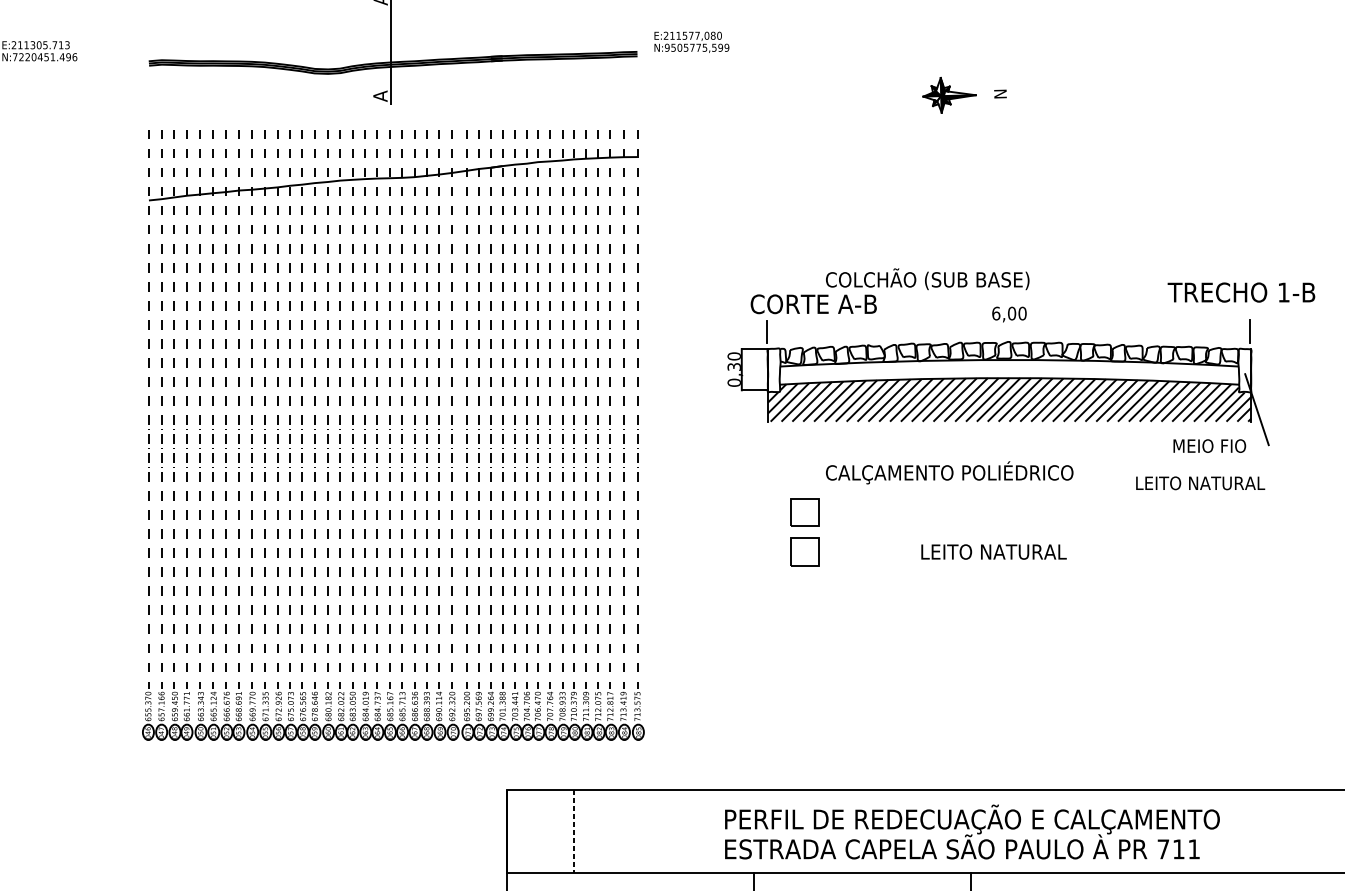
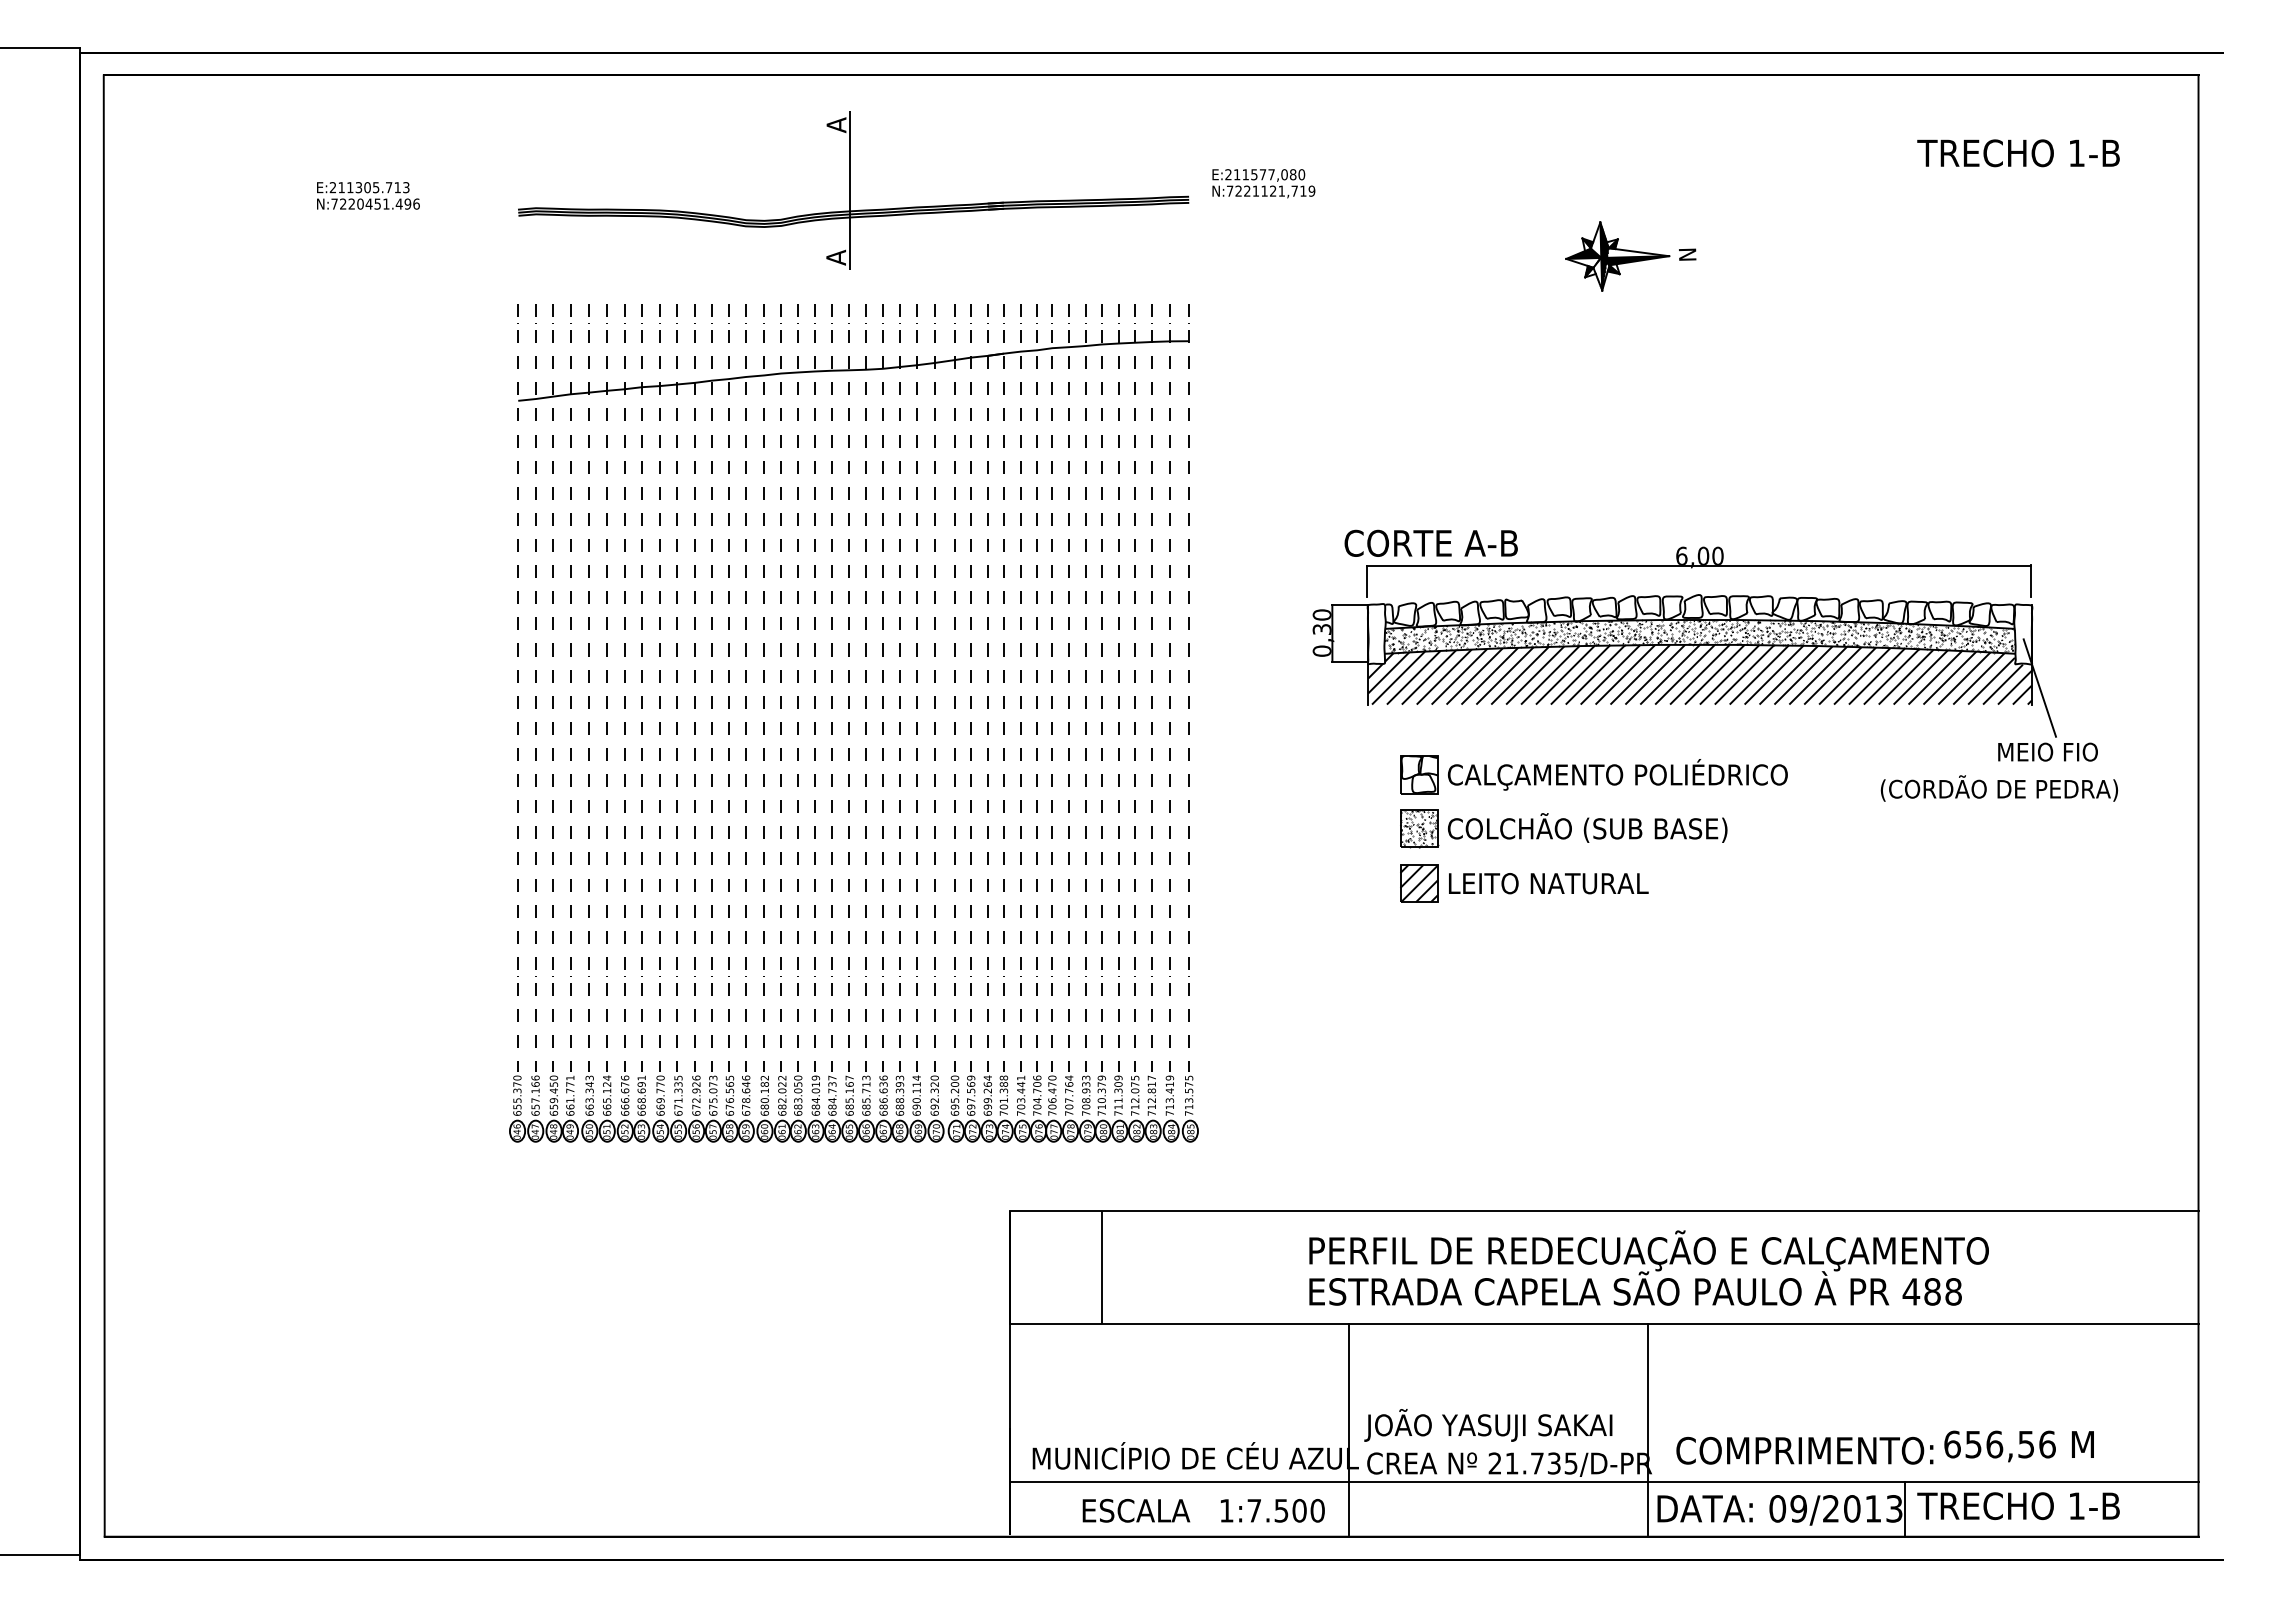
text: (693, 47) -> (1266, 190), N:9505775,599 -> N:7221121,719
part: (949, 95) -> (1617, 256), size x1.43
text: (927, 278) -> (1587, 827), moved
text: (1241, 292) -> (2018, 153), moved
line: (1009, 321) -> (1699, 566), added
hatch: (1009, 372) -> (1700, 636), added
text: (1209, 445) -> (2047, 751), moved
part: (805, 472) -> (1419, 774), added
text: (1224, 482) -> (1995, 788), LEITO NATURAL -> (CORDÃO DE PEDRA)
hatch: (804, 511) -> (1418, 828), added
hatch: (804, 551) -> (1418, 883), added
text: (993, 551) -> (1548, 883), moved
line: (573, 831) -> (1101, 1267), dashed -> solid
text: (1178, 849) -> (1931, 1291), 711 -> 488

